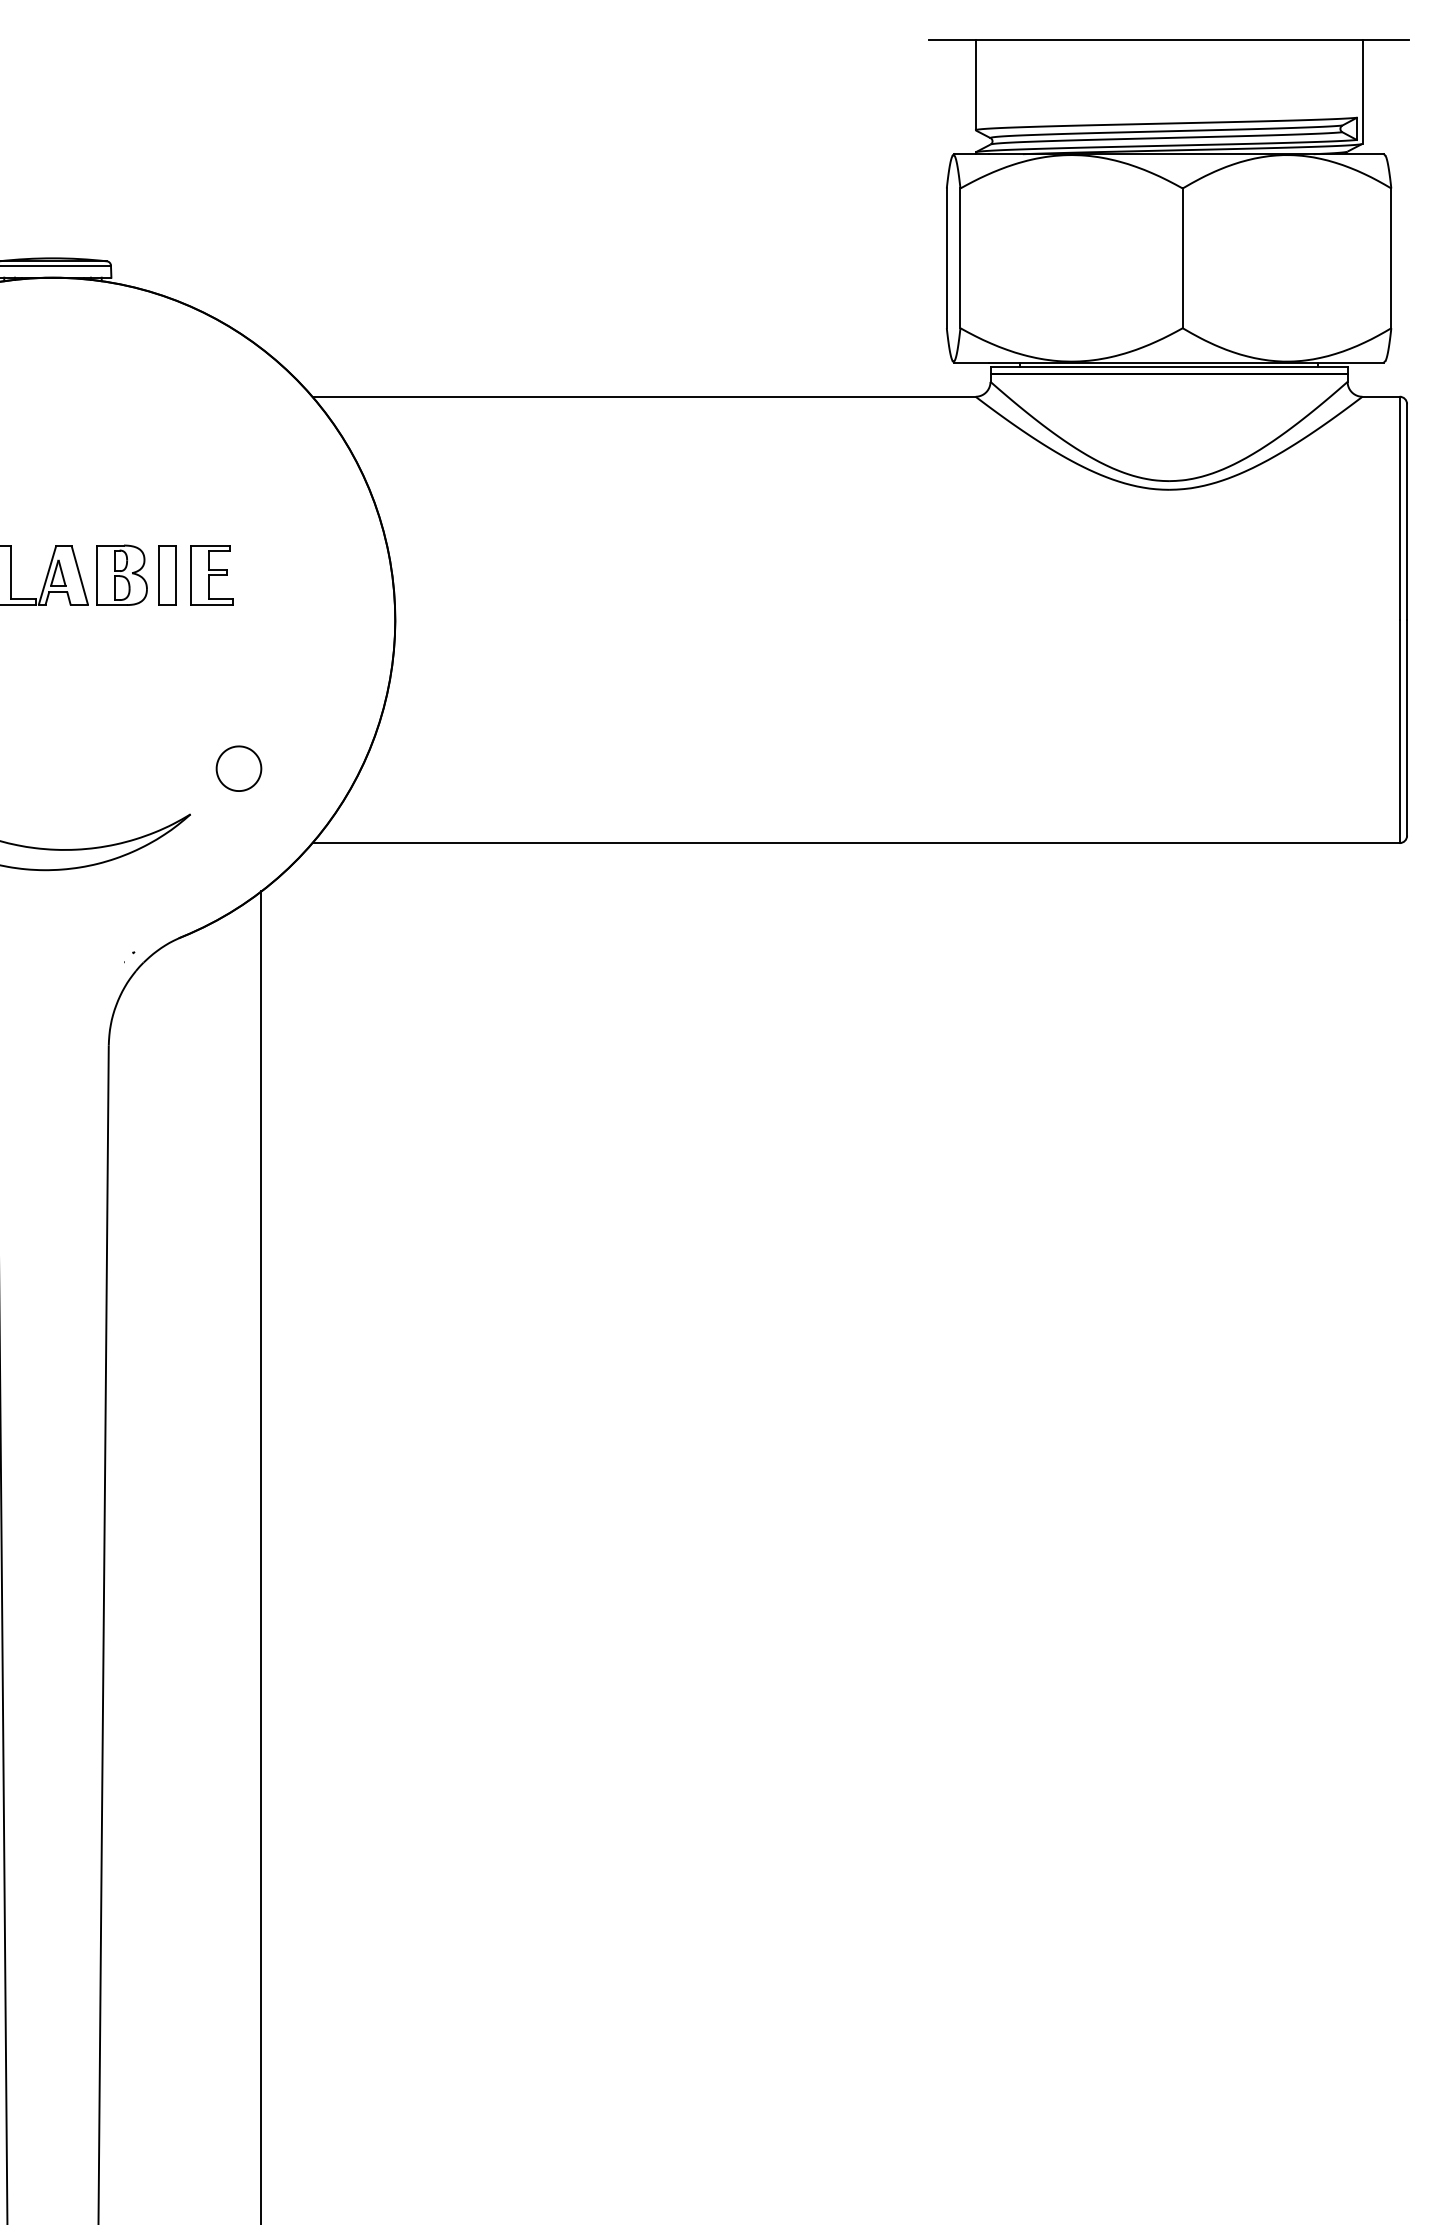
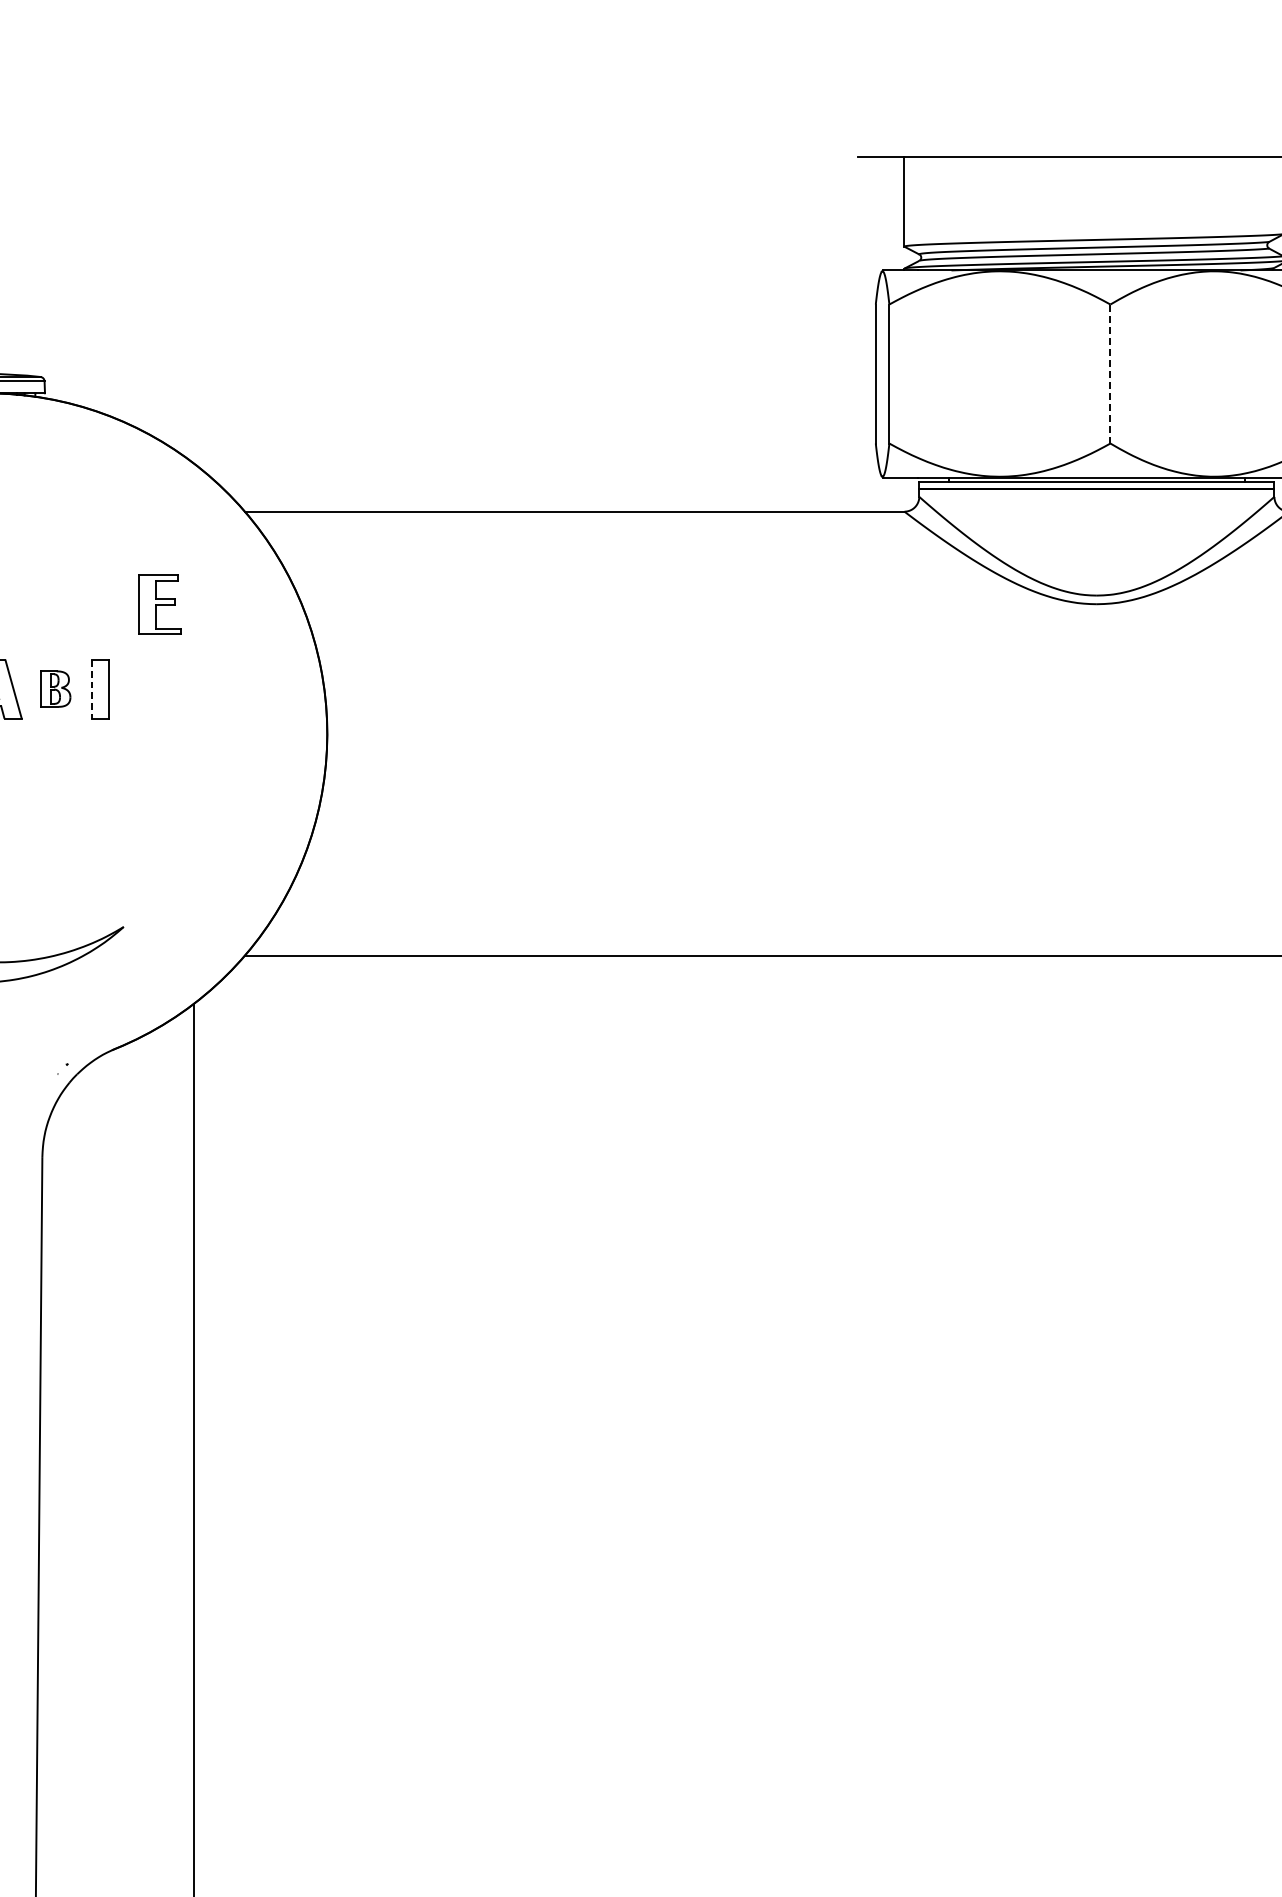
line: (1182, 258) -> (1110, 374), solid -> dashed
part: (121, 574) -> (55, 688), size x0.6
line: (158, 575) -> (91, 689), solid -> dashed
part: (211, 575) -> (159, 604), moved
part: (238, 768) -> (171, 881), removed

